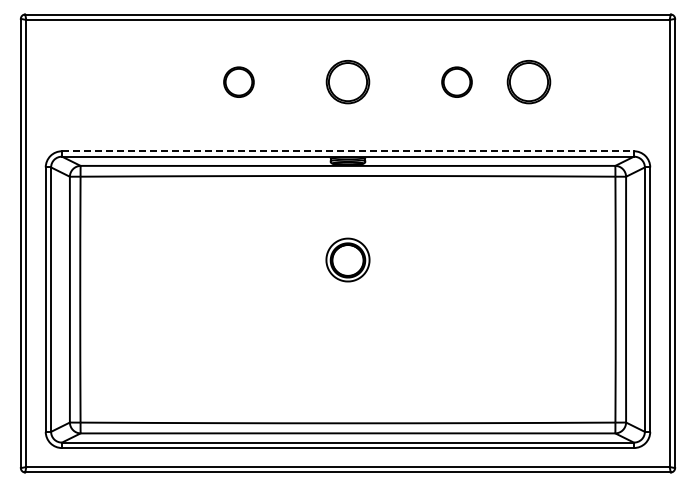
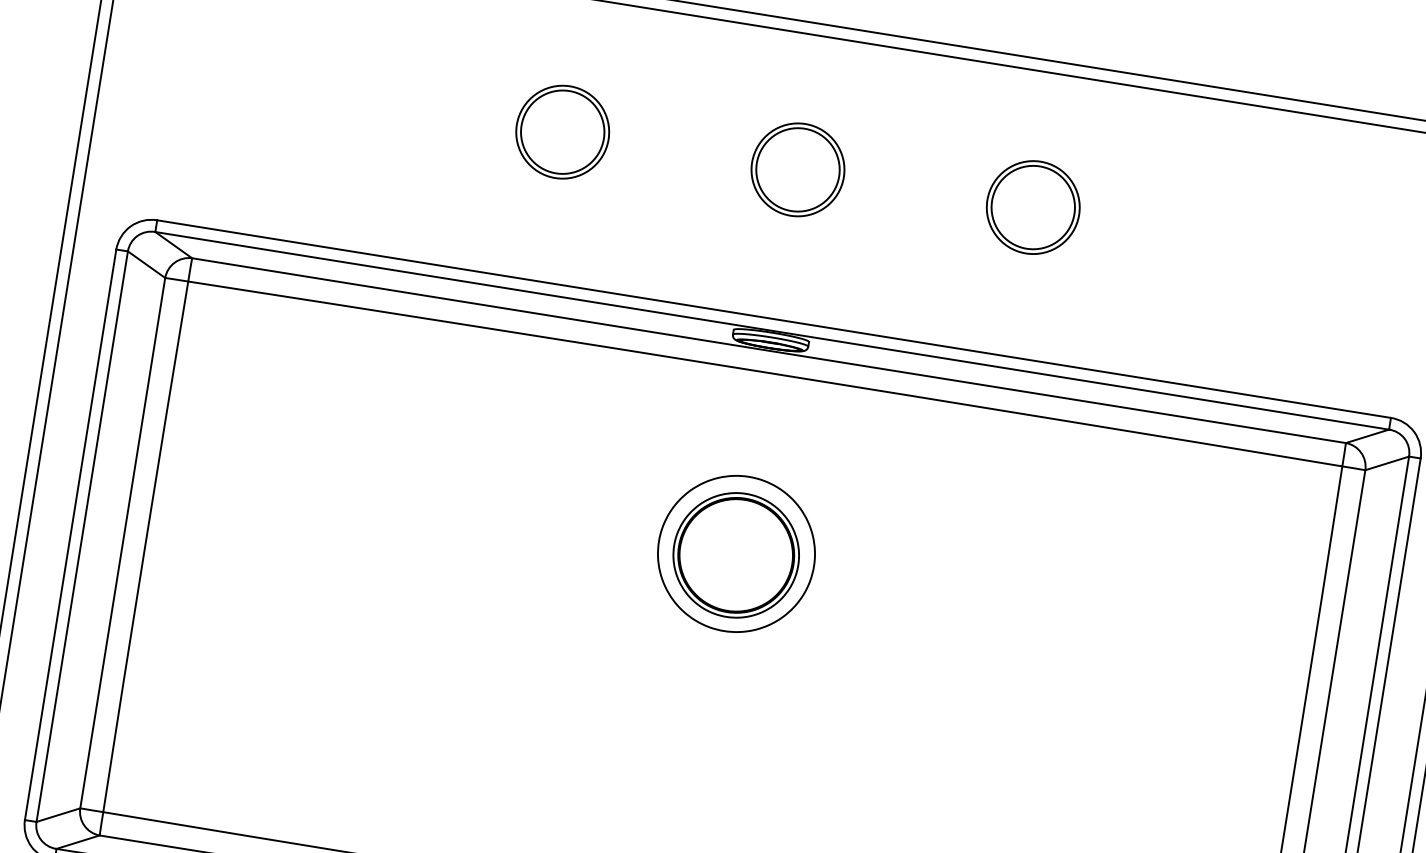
part: (238, 82) -> (561, 132), size x1.43
part: (456, 82) -> (1031, 208), size x1.43
part: (528, 82) -> (1187, 233), removed
line: (348, 151) -> (775, 319), dashed -> solid
part: (347, 259) -> (735, 552), size x1.67

